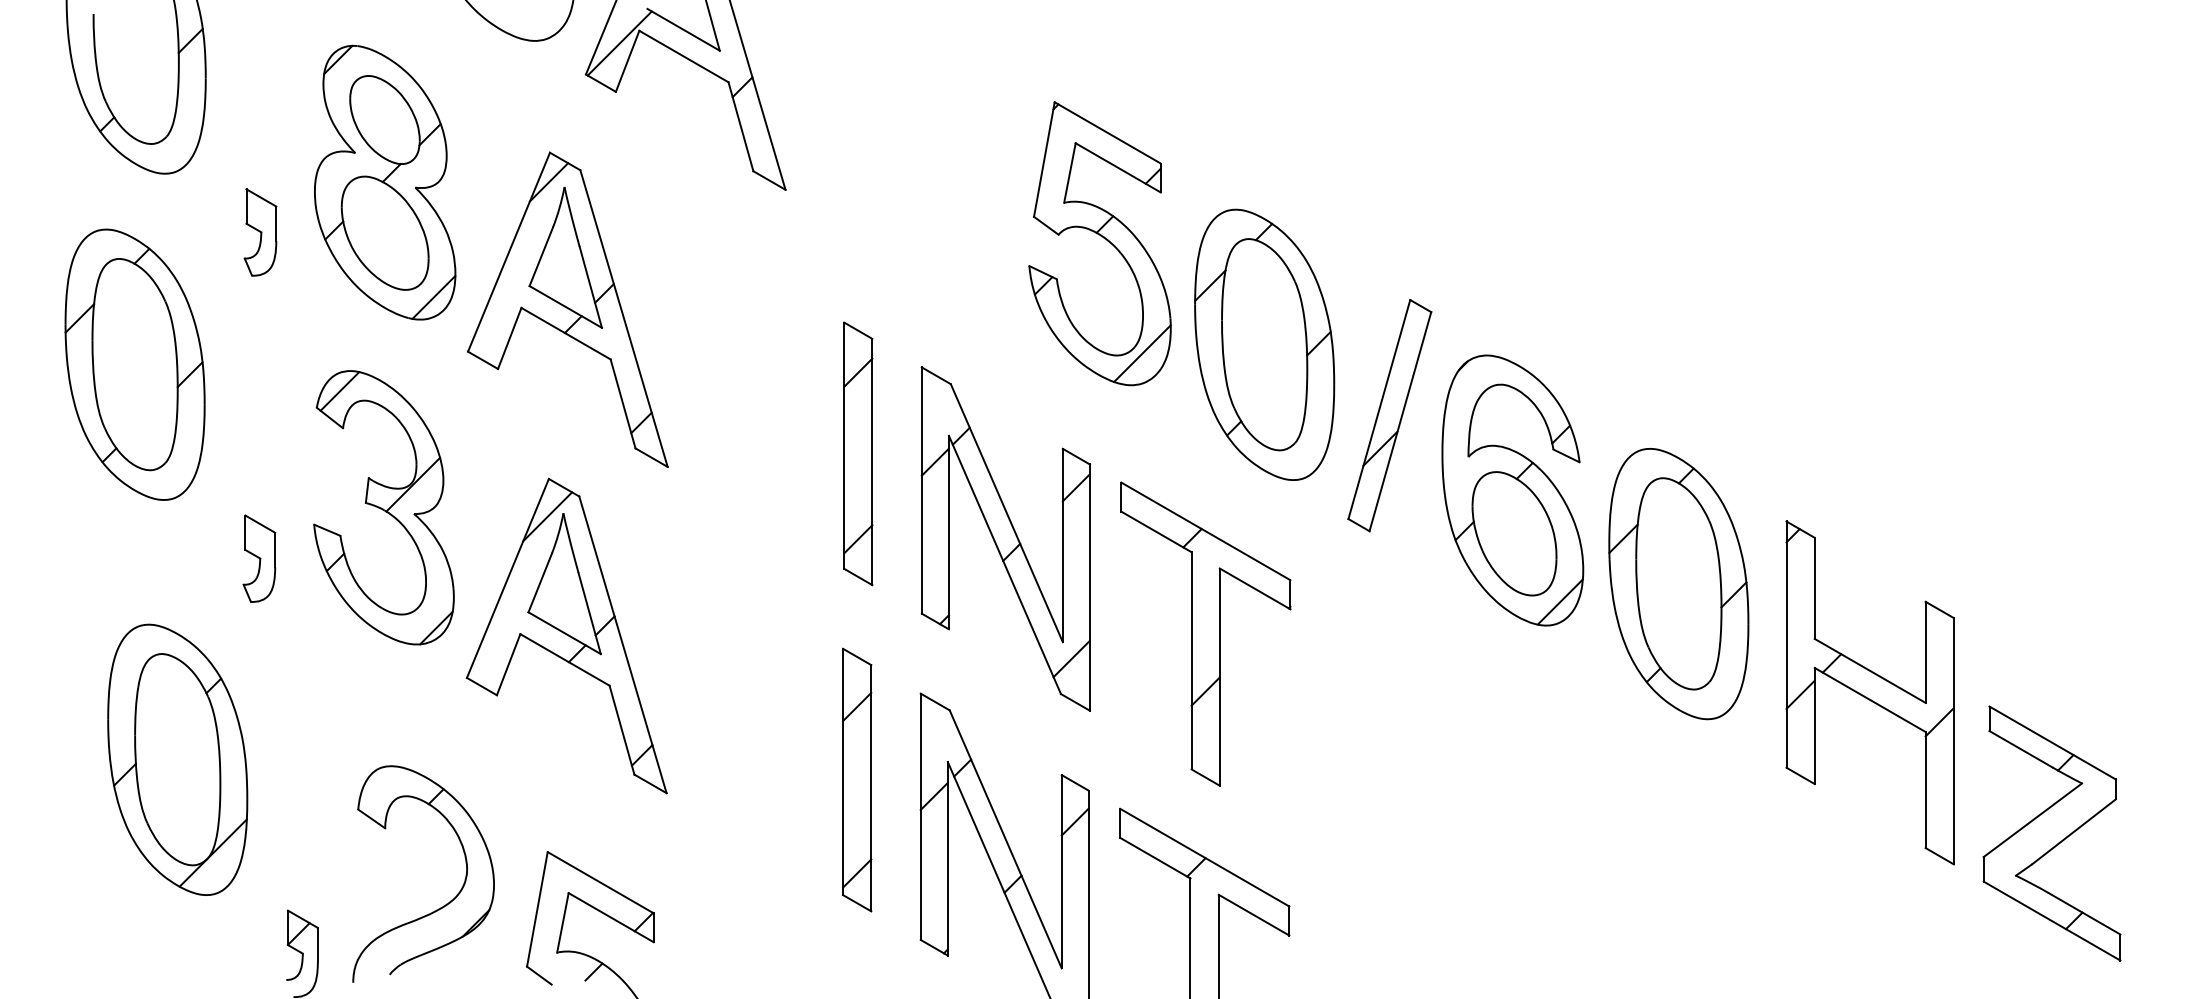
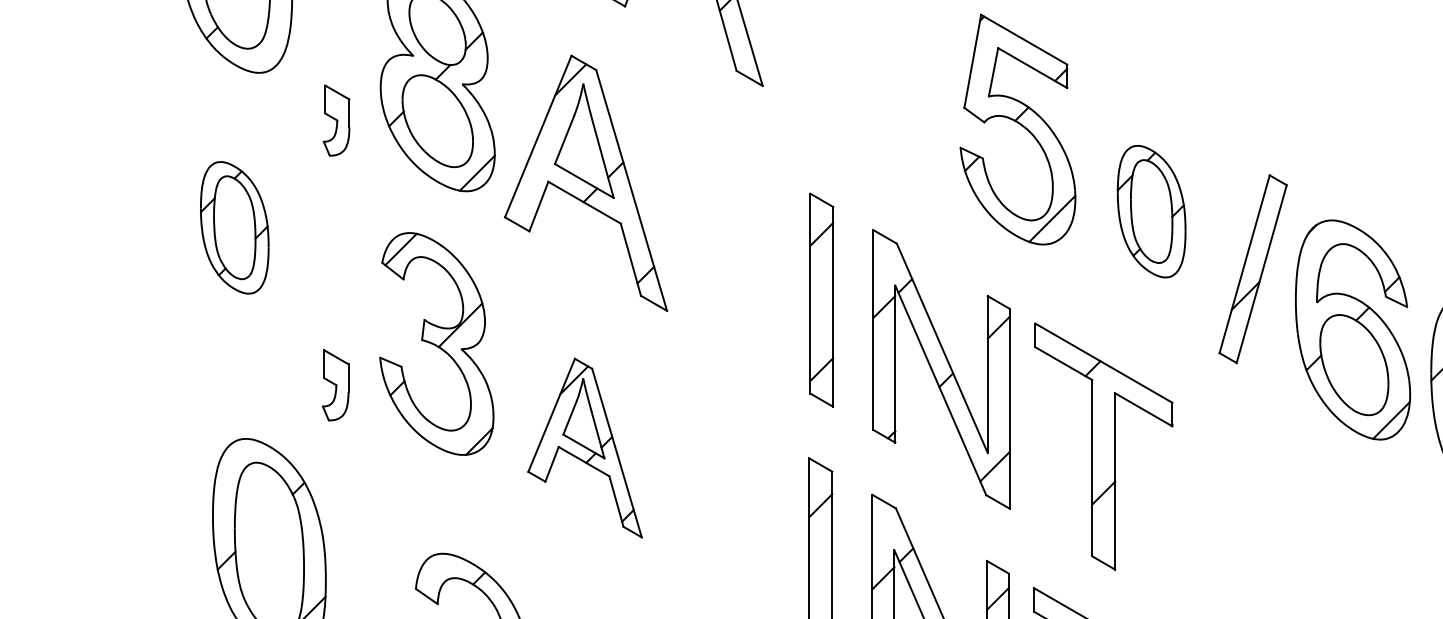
part: (1264, 344) -> (1151, 211), size x0.6
part: (134, 364) -> (234, 227), size x0.6
part: (566, 635) -> (584, 447), size x0.7

